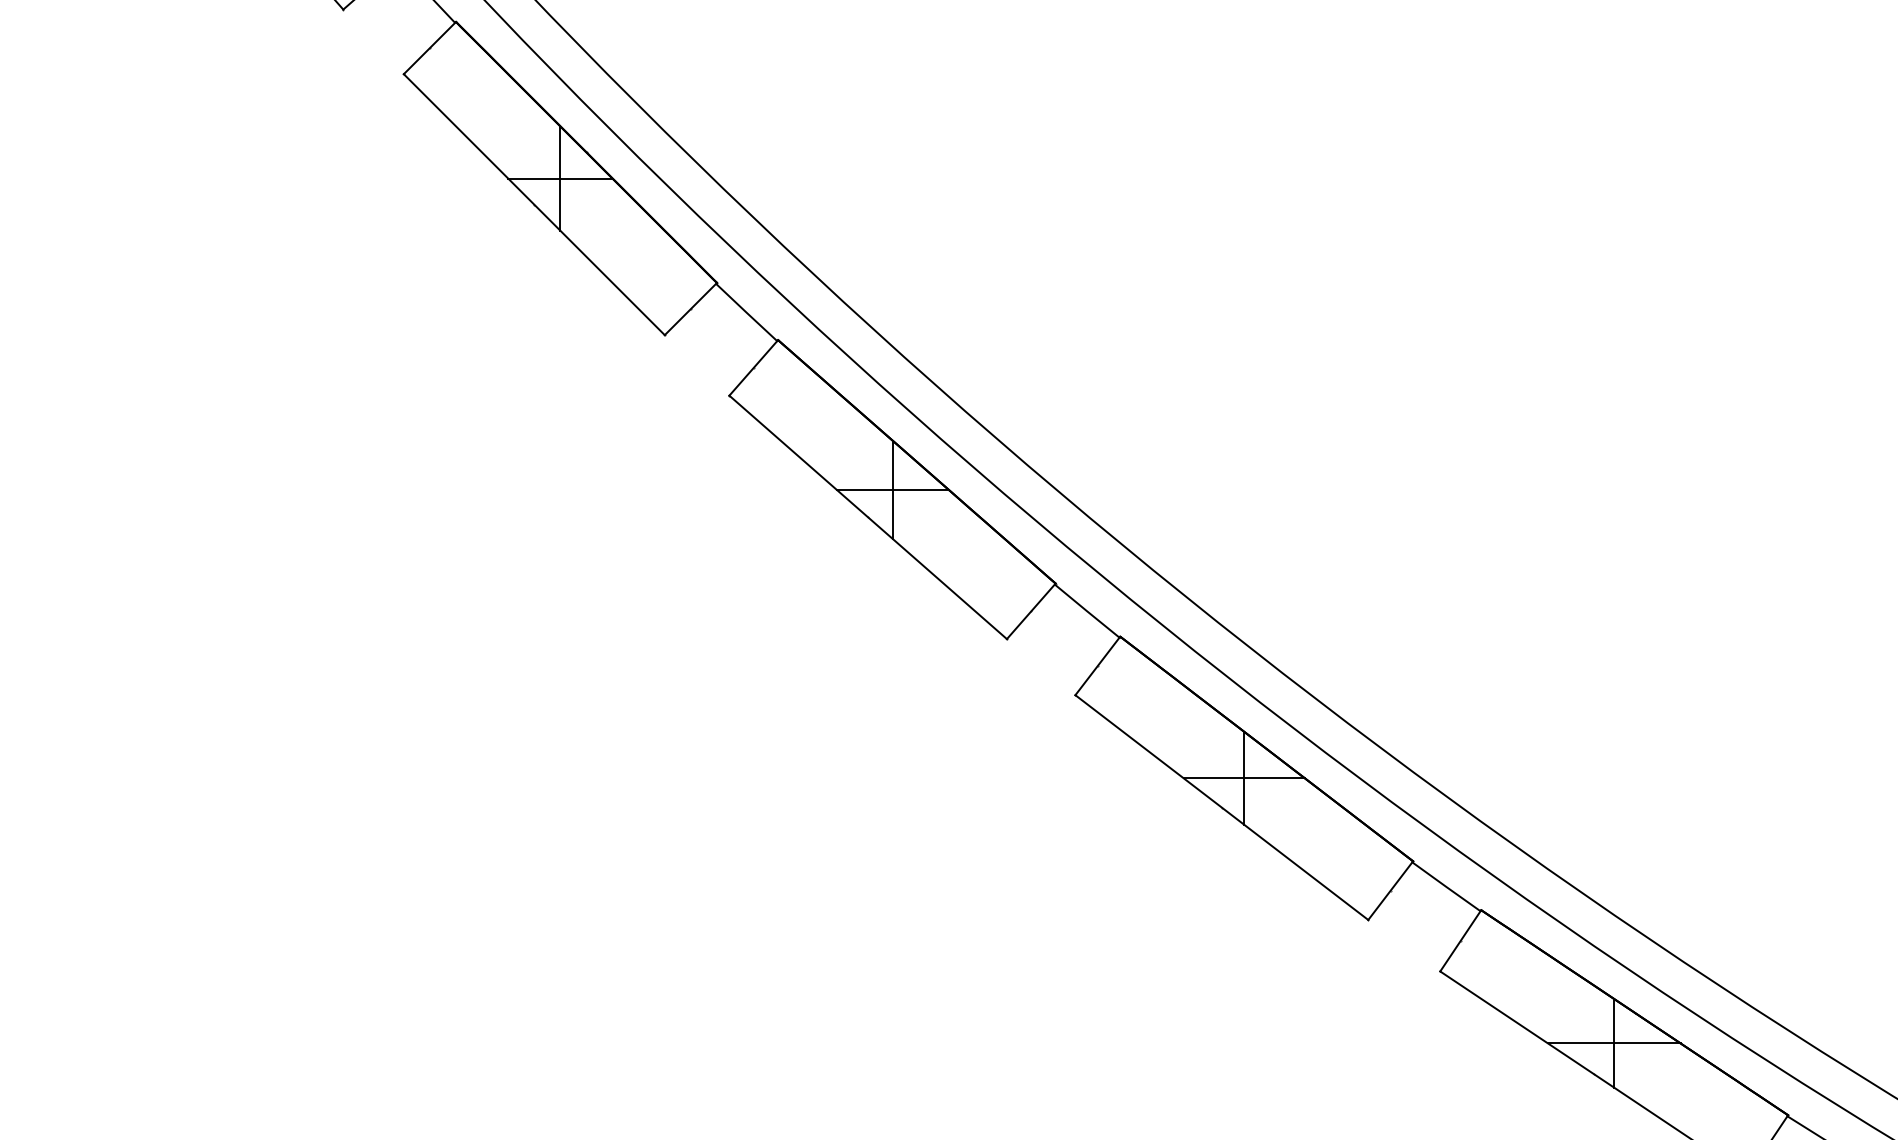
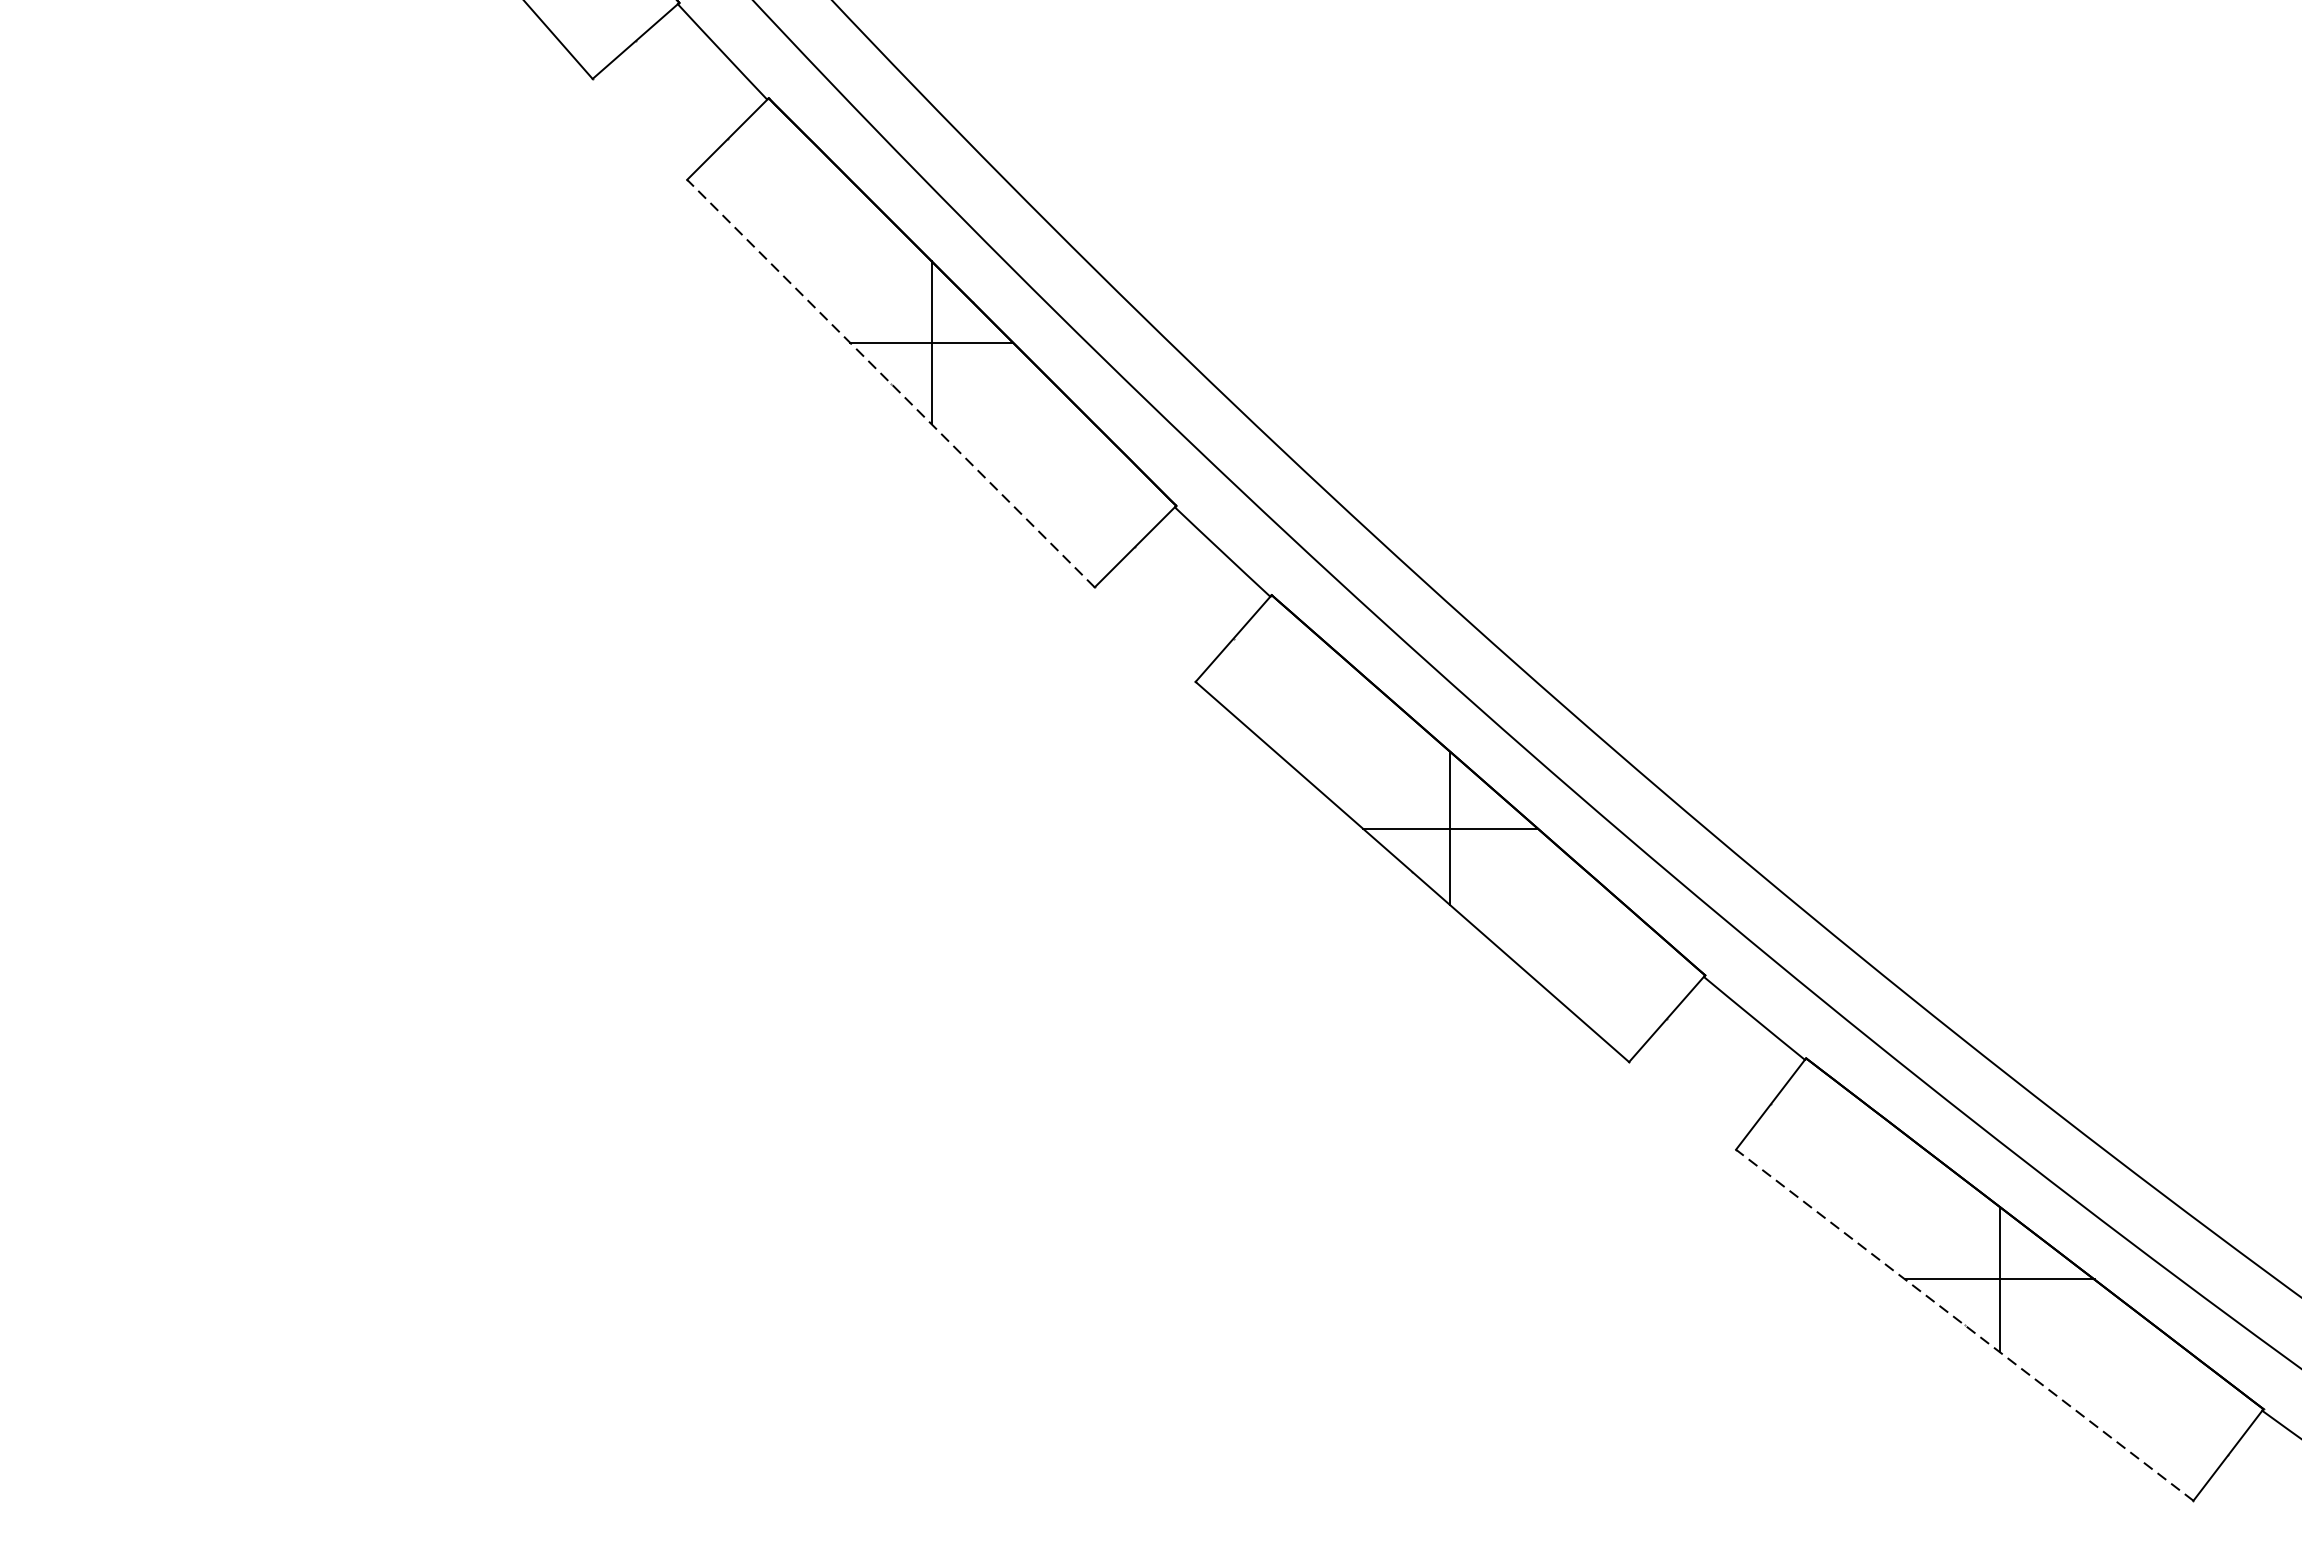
line: (534, 204) -> (891, 383), solid -> dashed
line: (1221, 807) -> (1964, 1325), solid -> dashed

